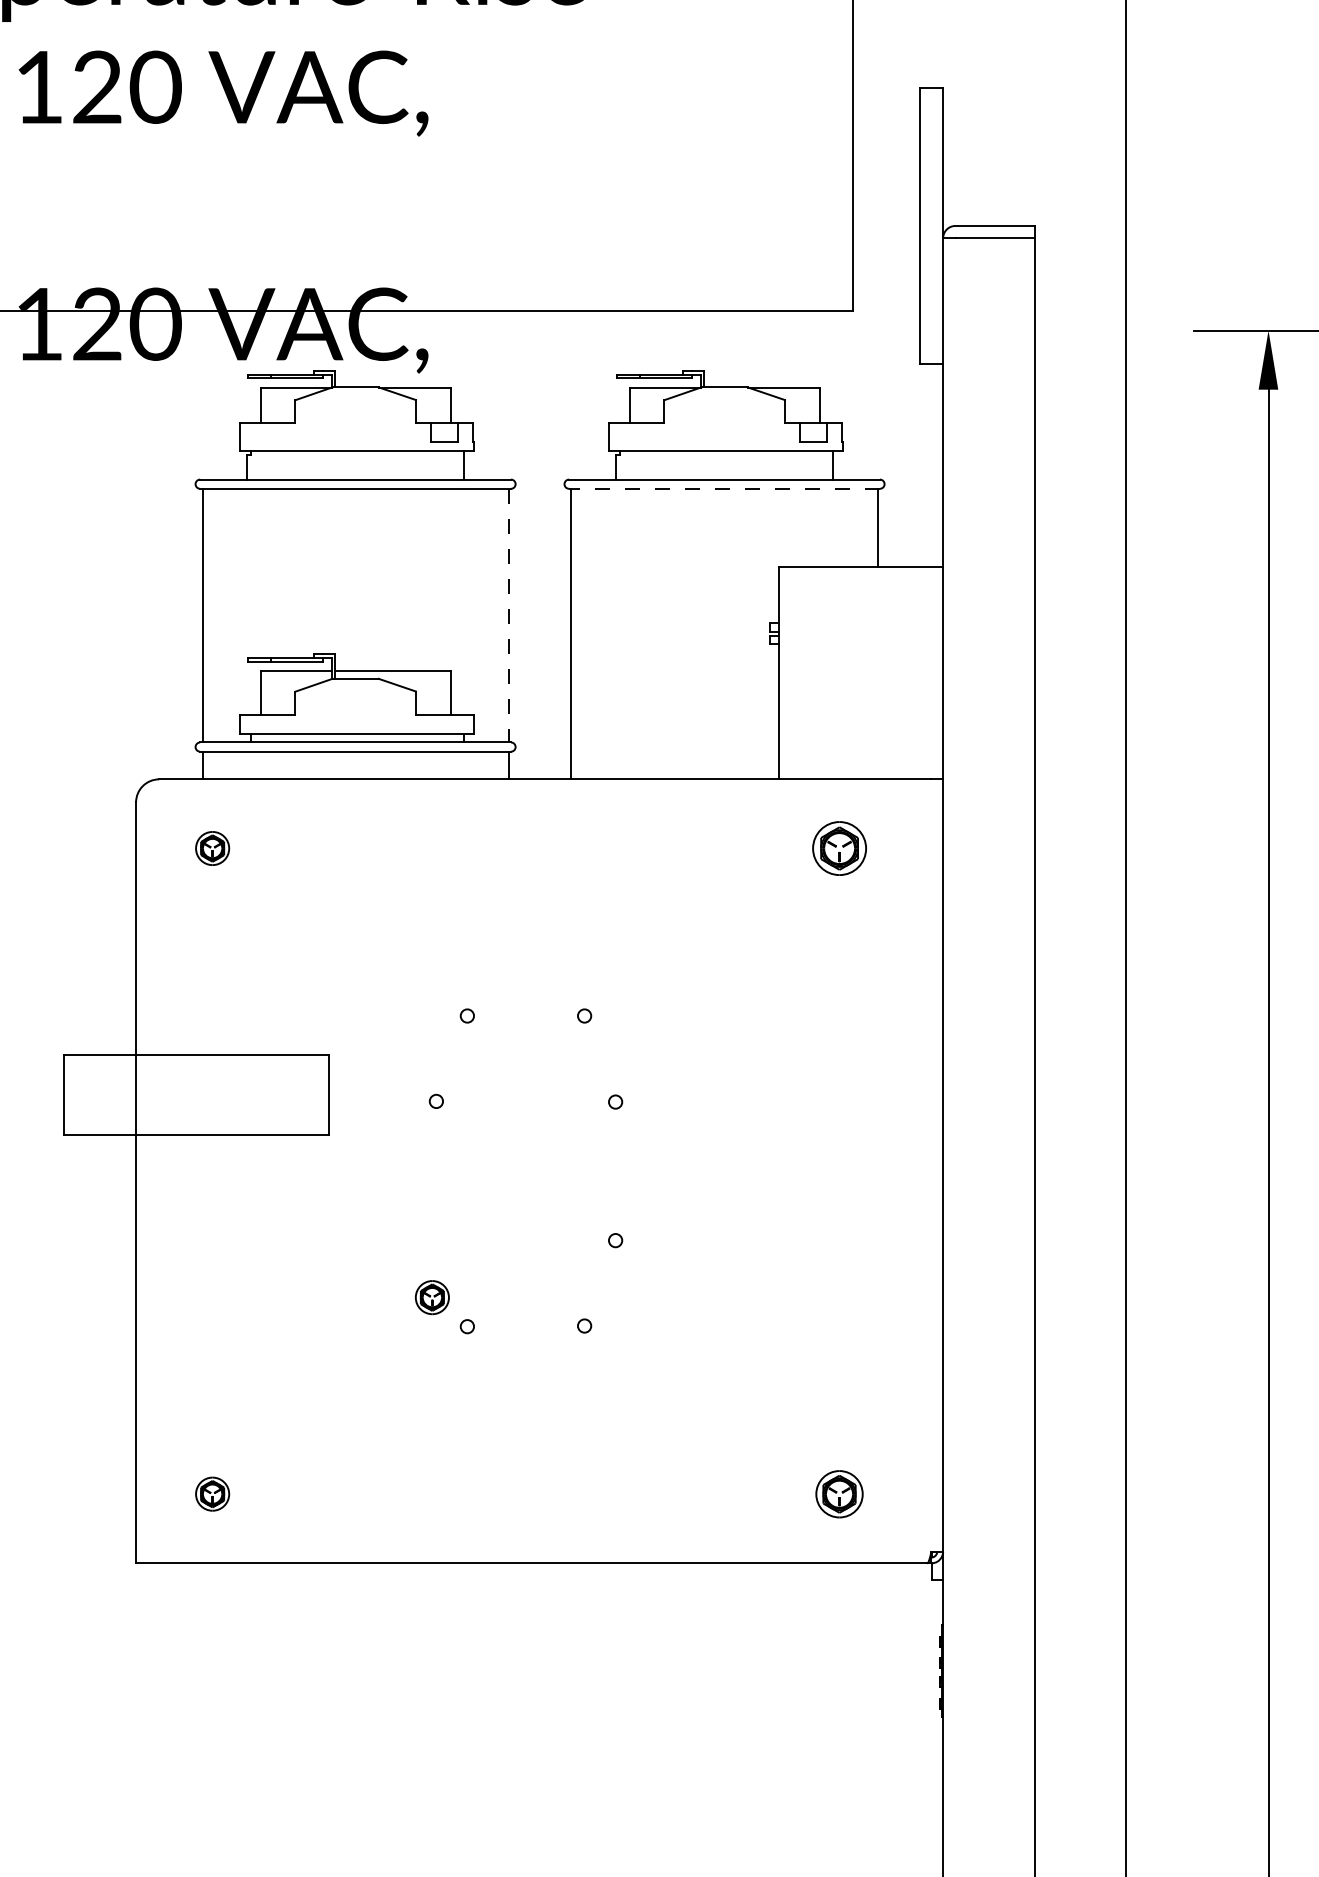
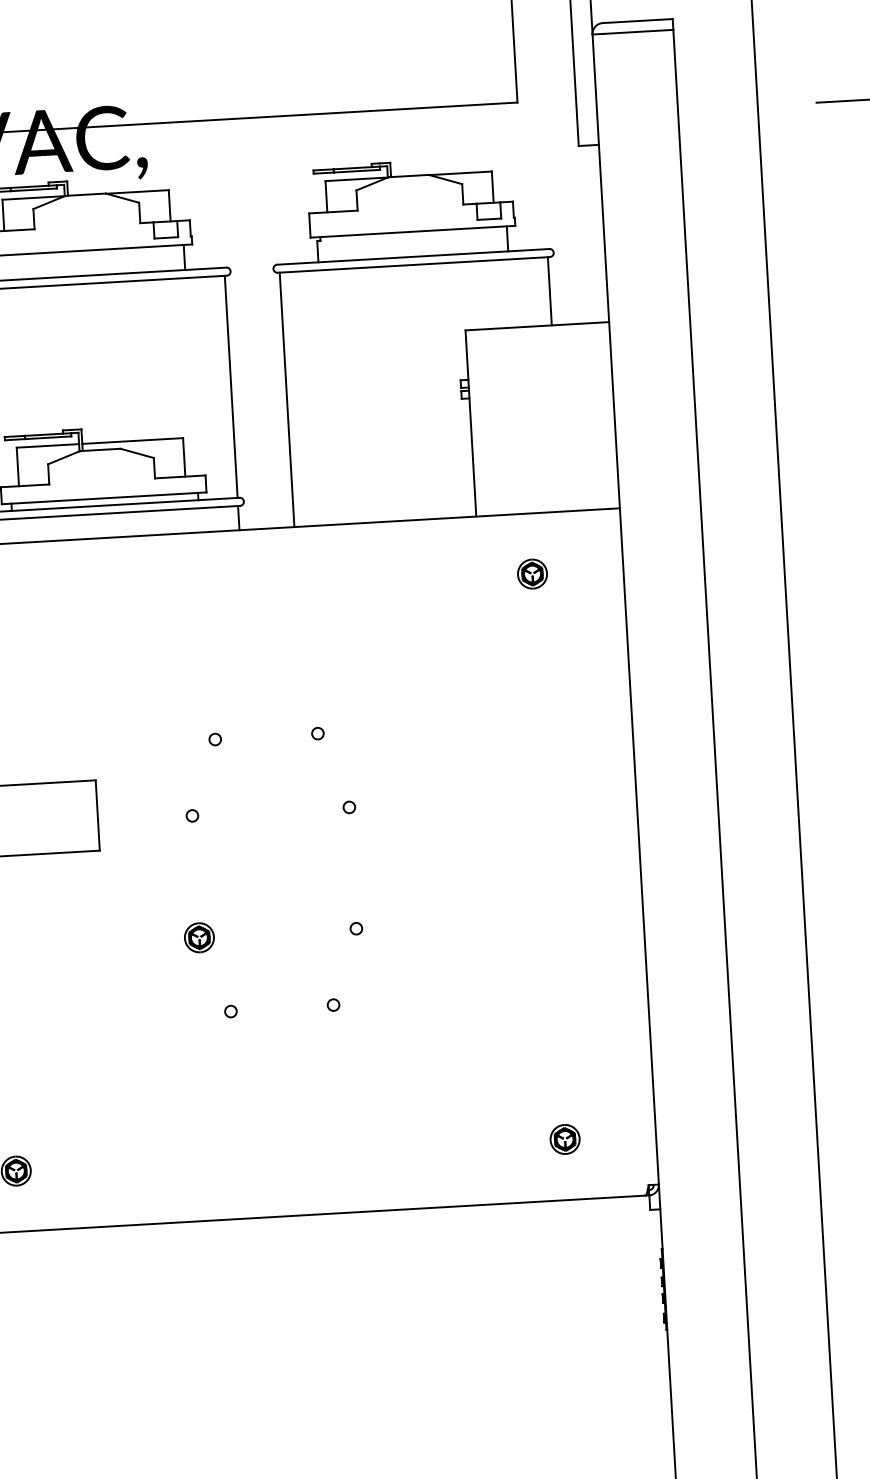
line: (724, 488) -> (413, 264), dashed -> solid
line: (508, 615) -> (231, 386), dashed -> solid
part: (838, 848) -> (531, 574), size x0.62
part: (431, 1297) -> (198, 937), moved
part: (838, 1493) -> (564, 1138), size x0.71

